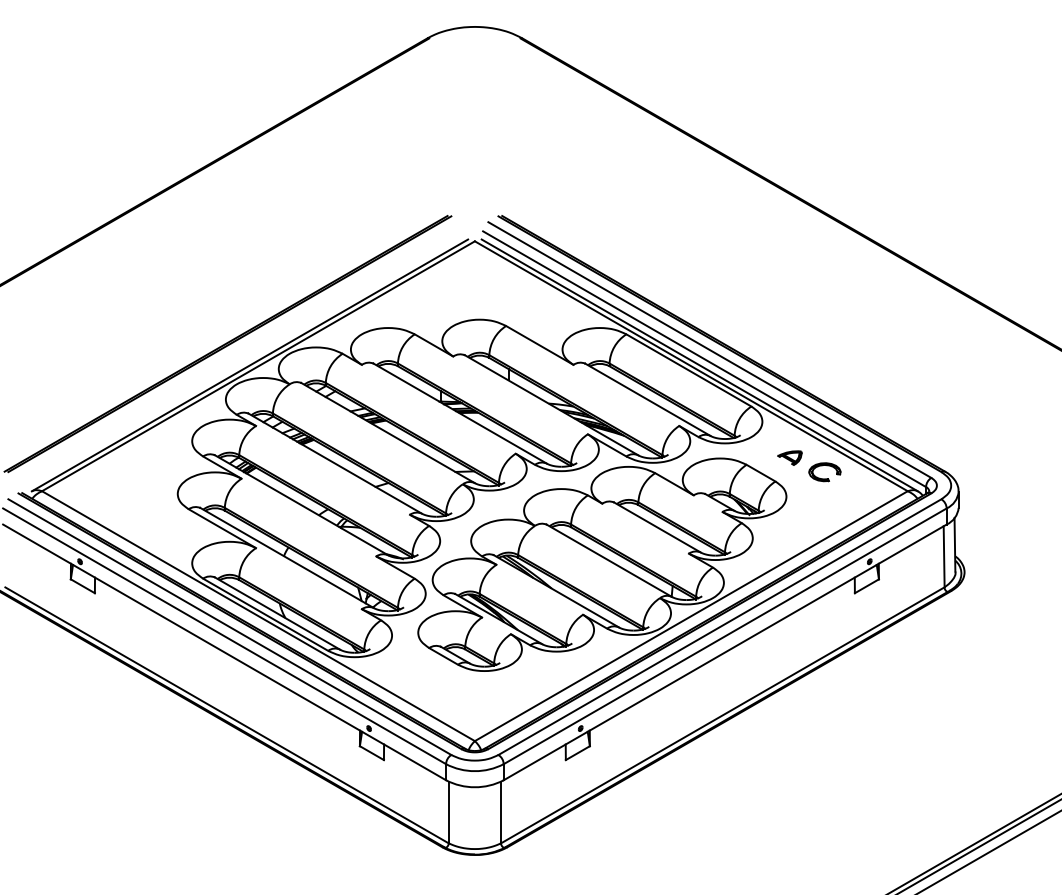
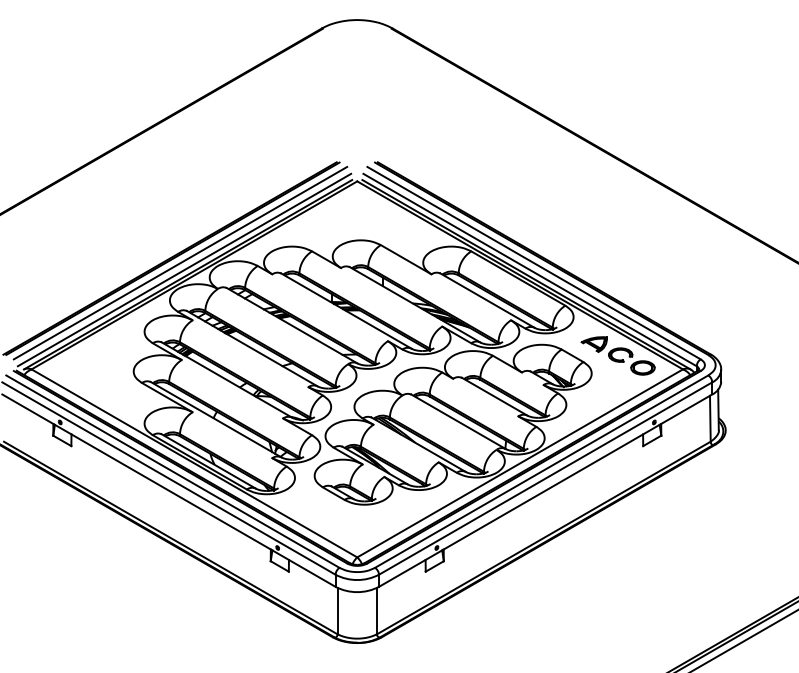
line: (239, 349) -> (180, 262), added
line: (244, 359) -> (183, 270), added
part: (789, 457) -> (593, 344), size x1.43
part: (854, 489) -> (642, 368), added

